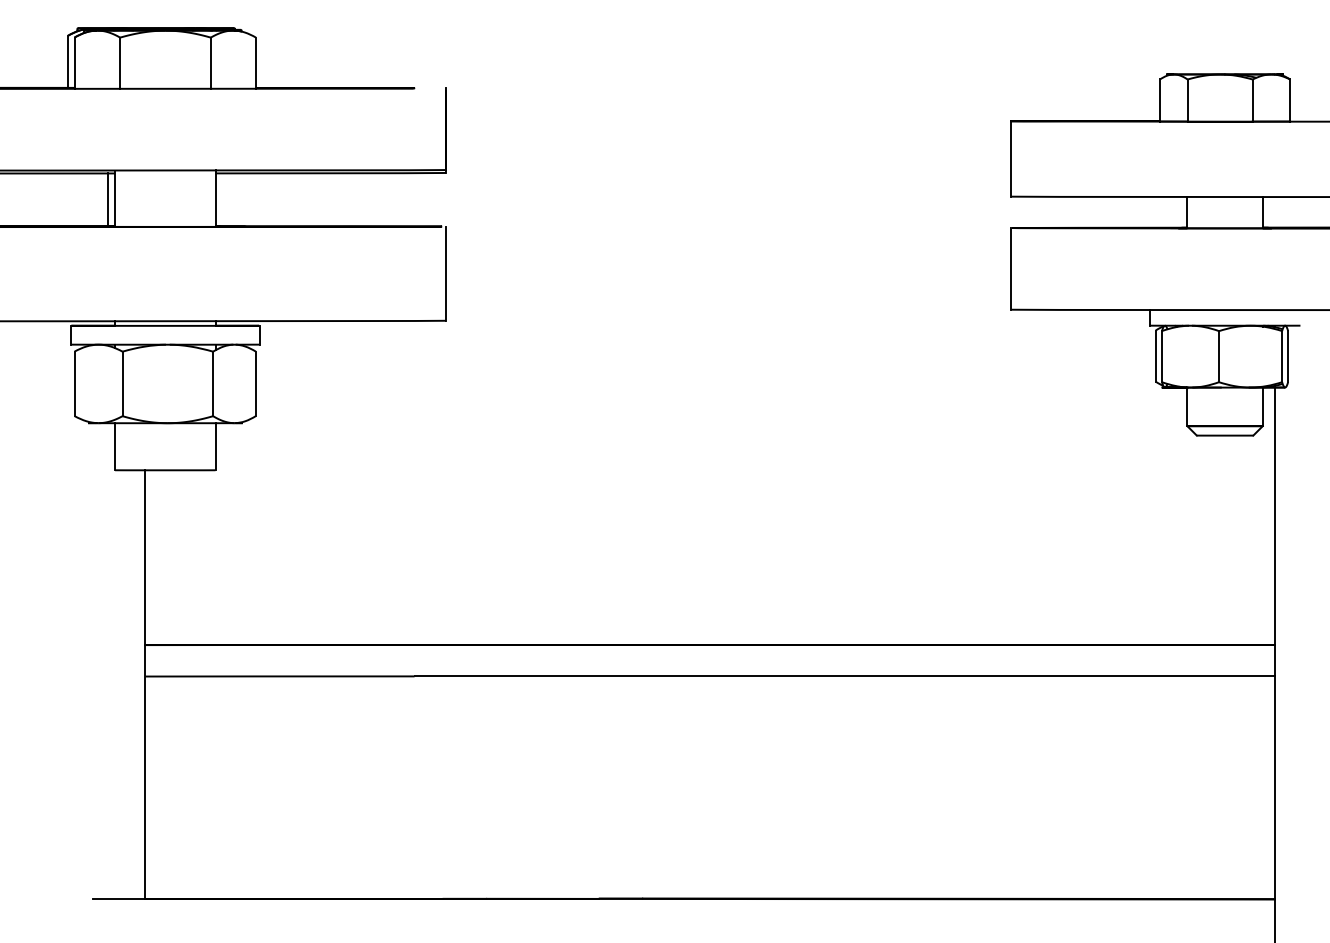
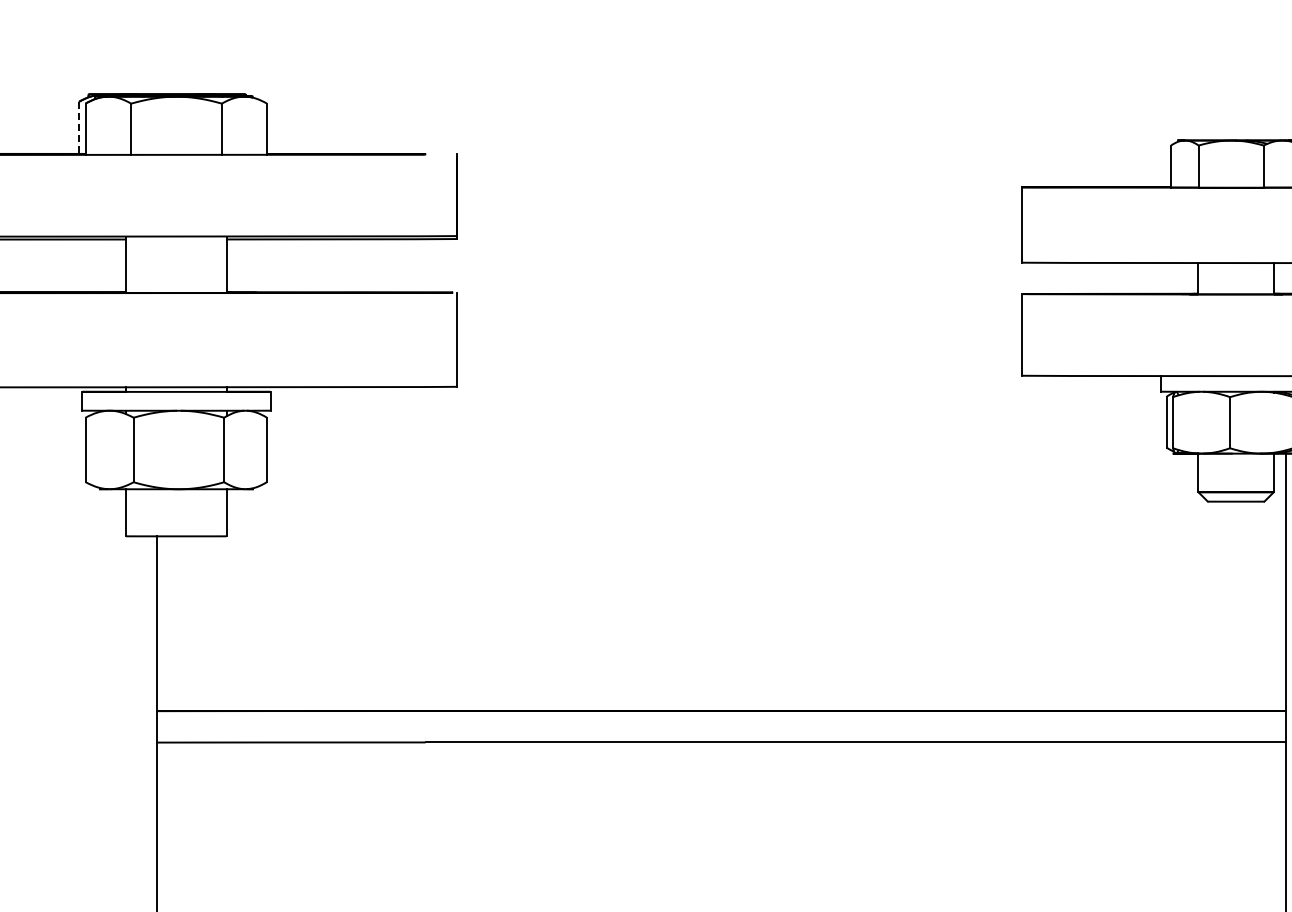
line: (67, 62) -> (78, 128), solid -> dashed
line: (108, 199) -> (119, 265), removed

